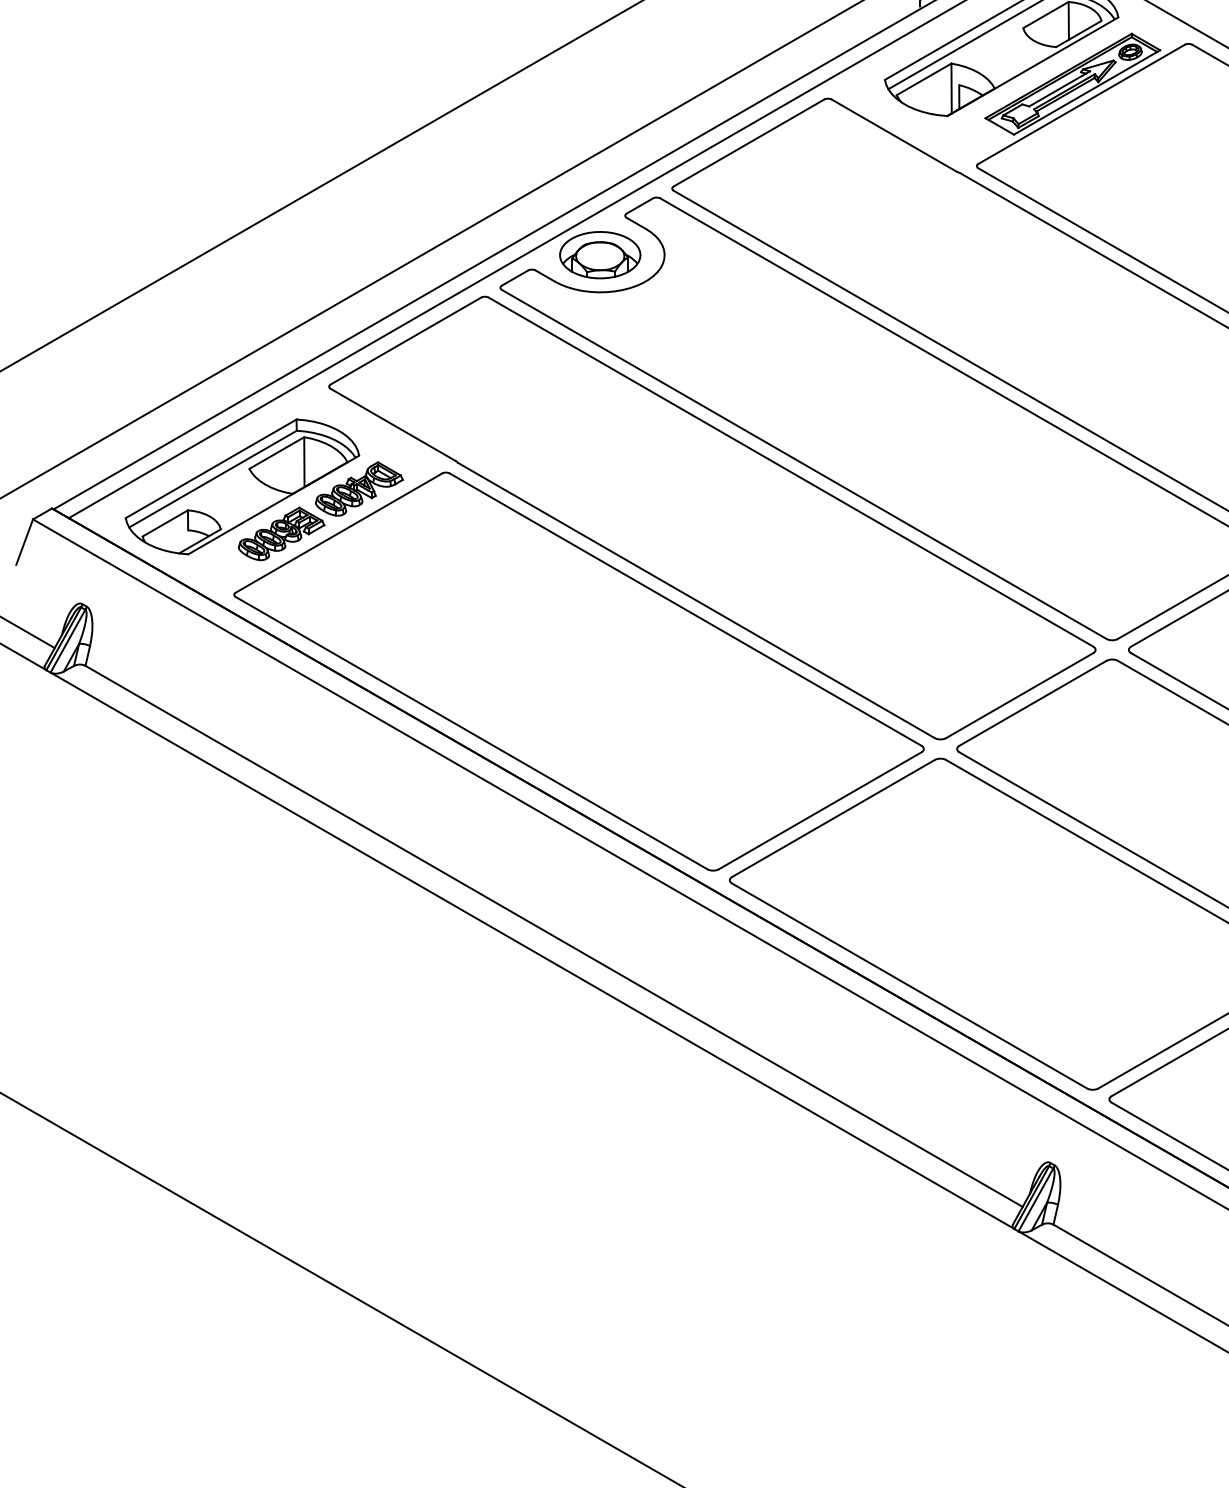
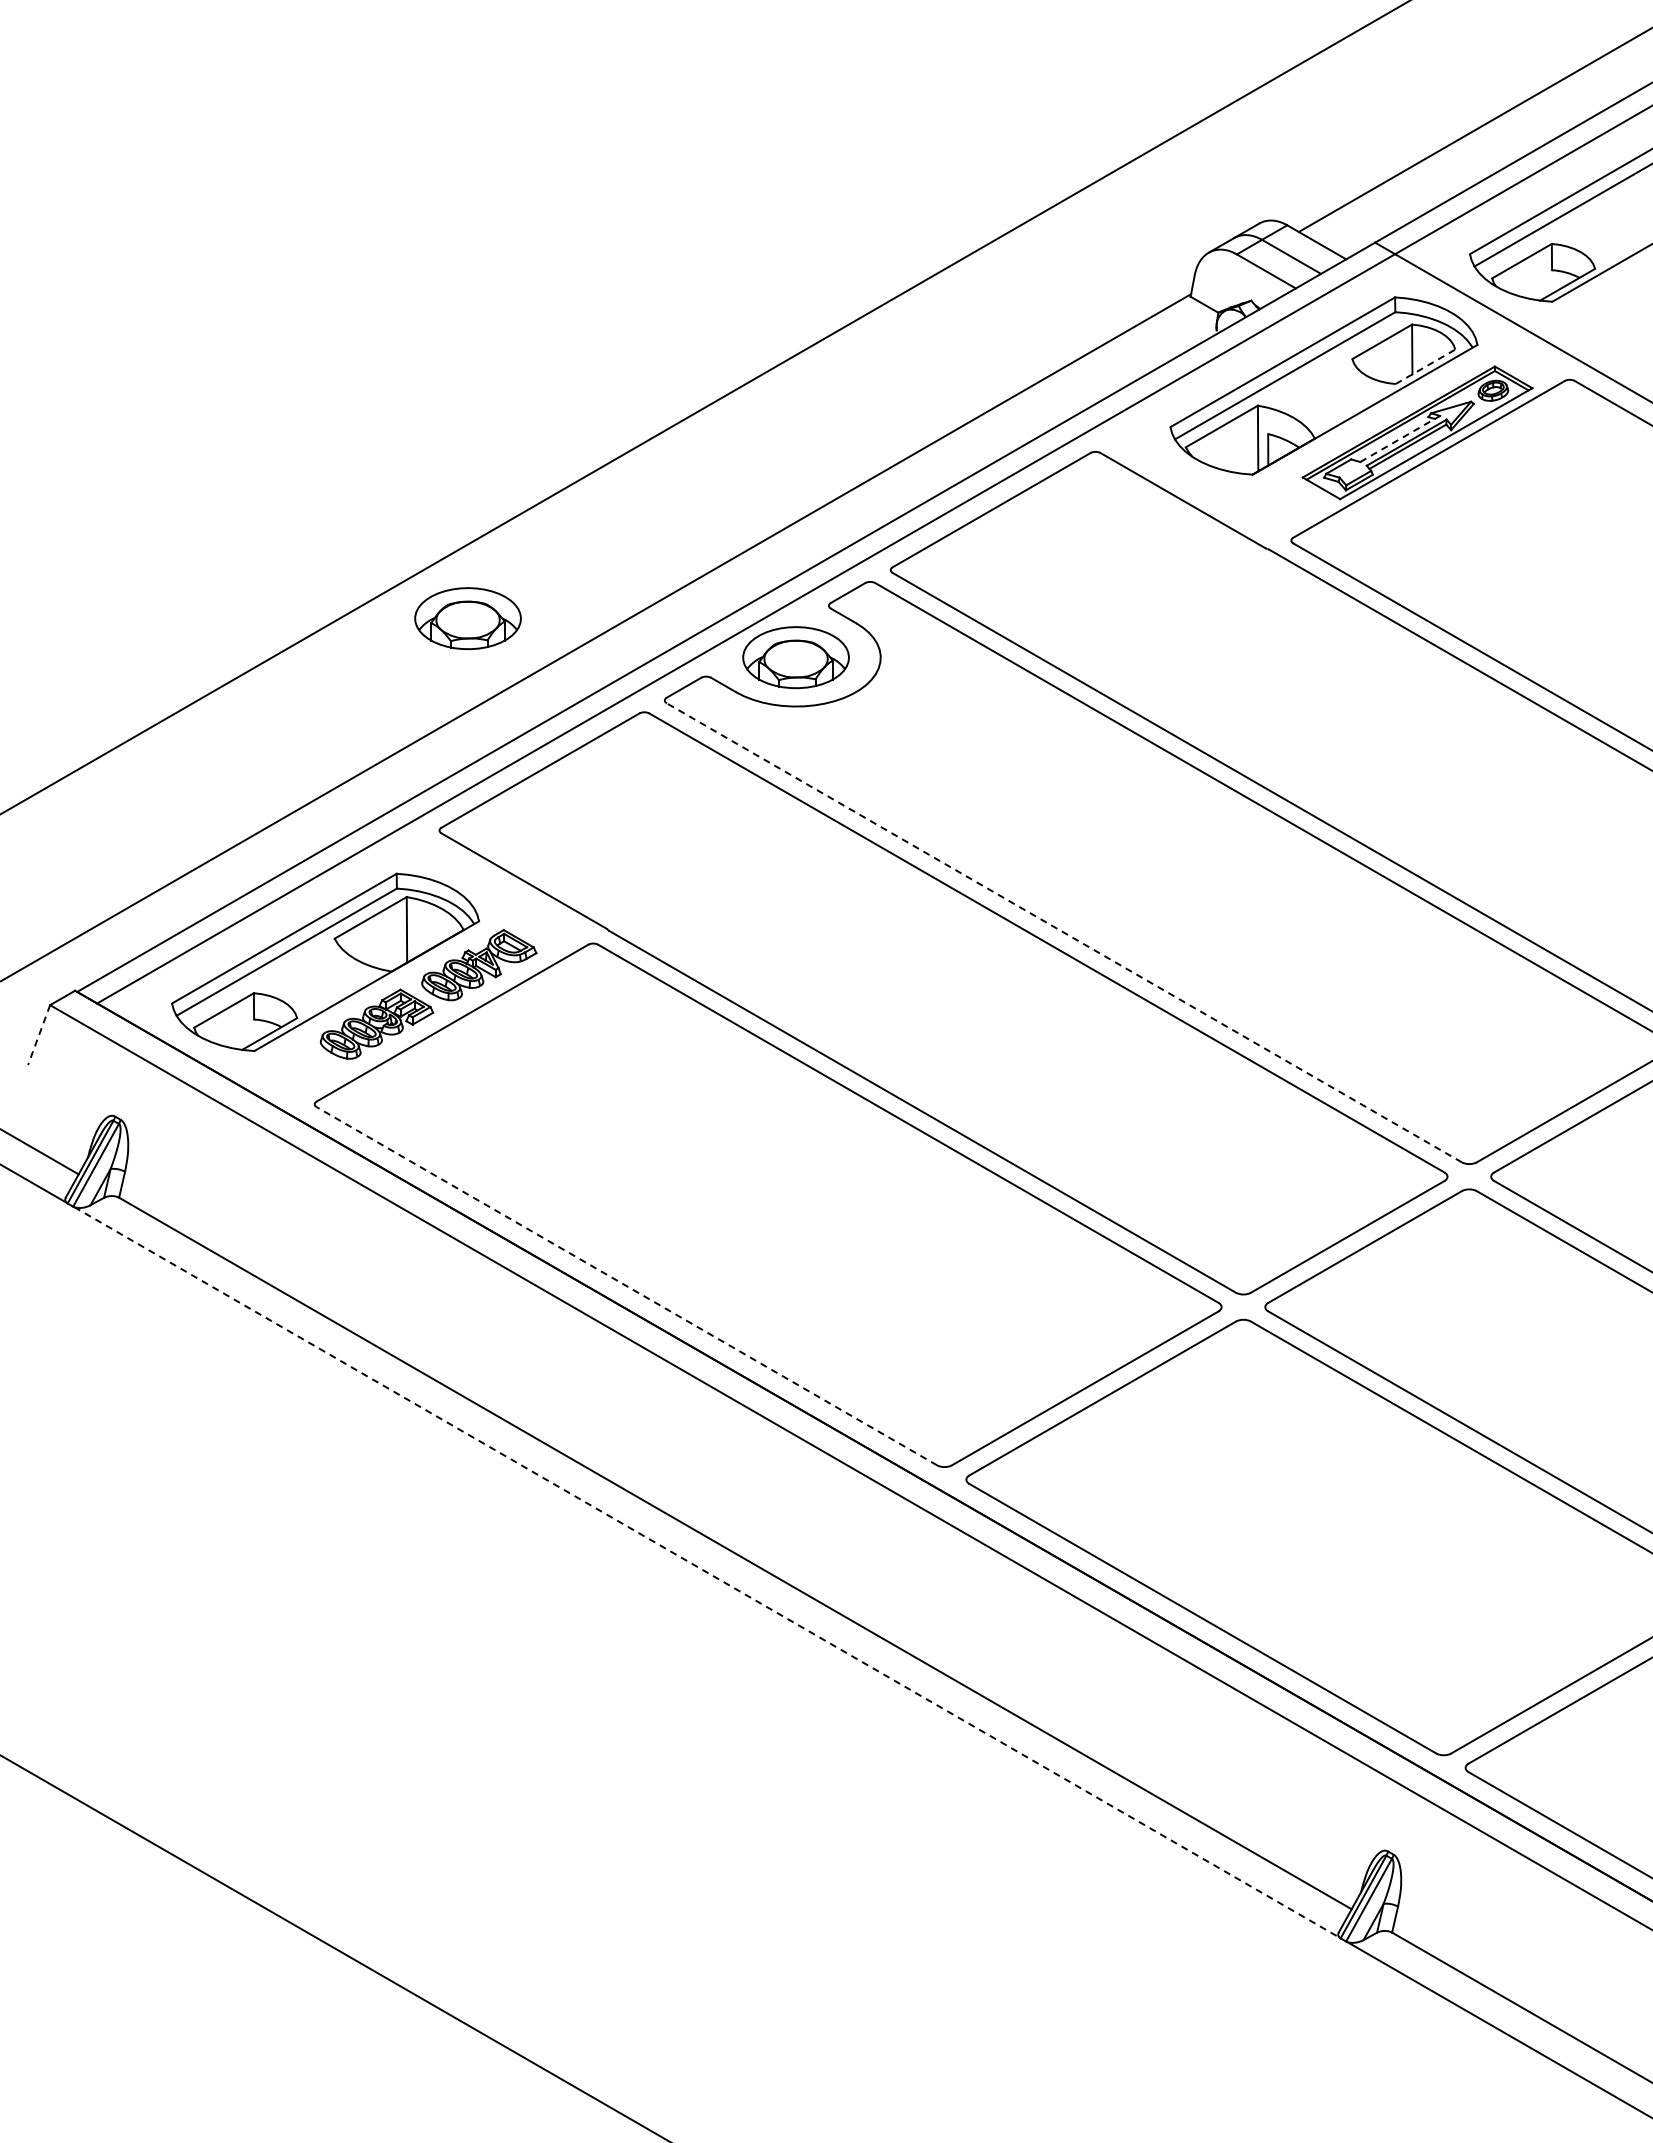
line: (1078, 33) -> (1425, 366), solid -> dashed
line: (1059, 88) -> (1400, 438), solid -> dashed
part: (350, 225) -> (467, 618), added
line: (804, 464) -> (1064, 932), solid -> dashed
line: (24, 542) -> (39, 1035), solid -> dashed
line: (471, 733) -> (626, 1286), solid -> dashed
line: (532, 950) -> (707, 1572), solid -> dashed

